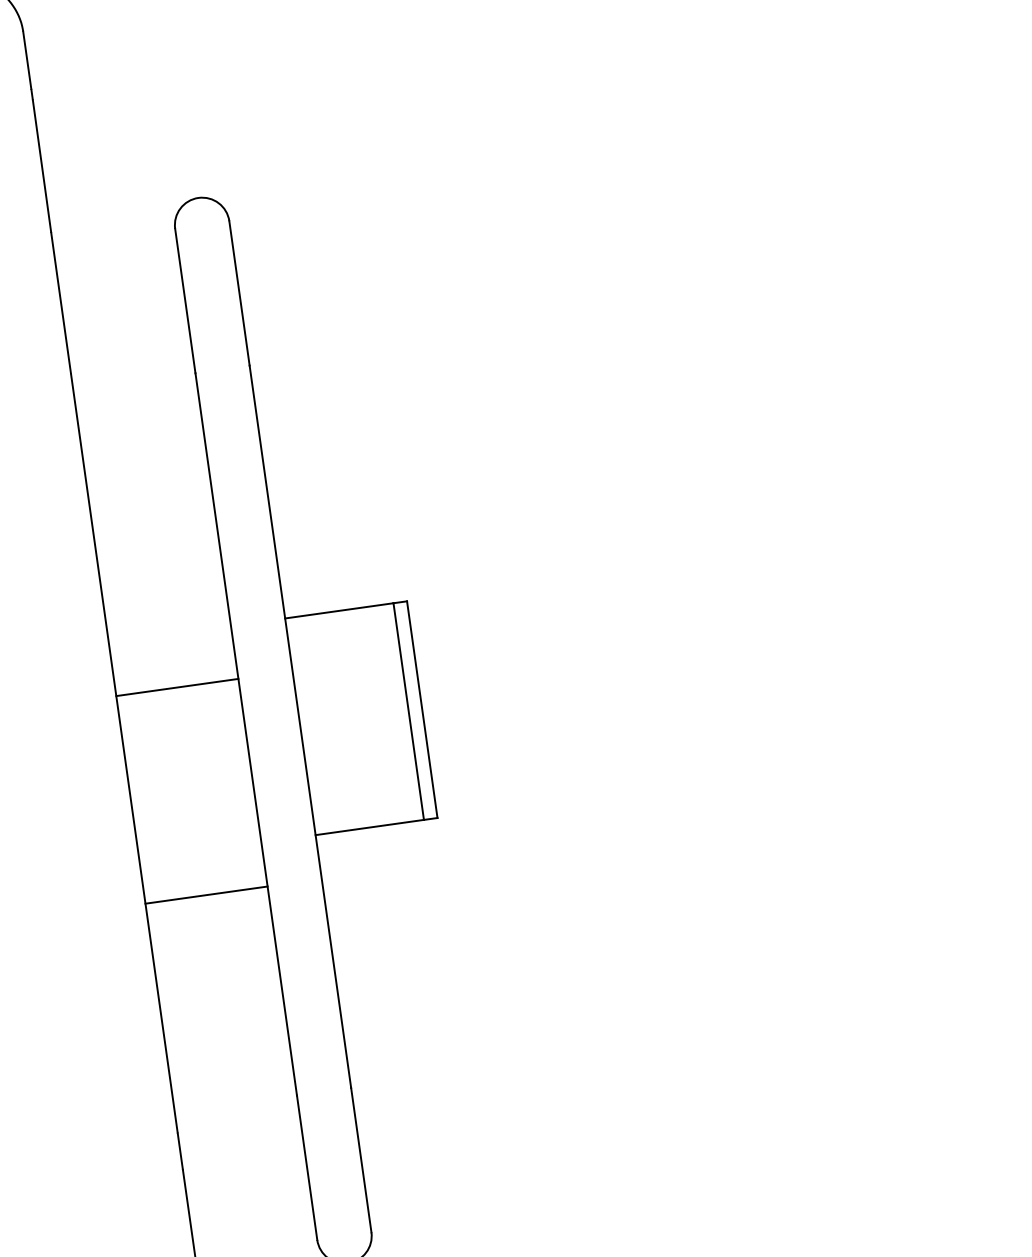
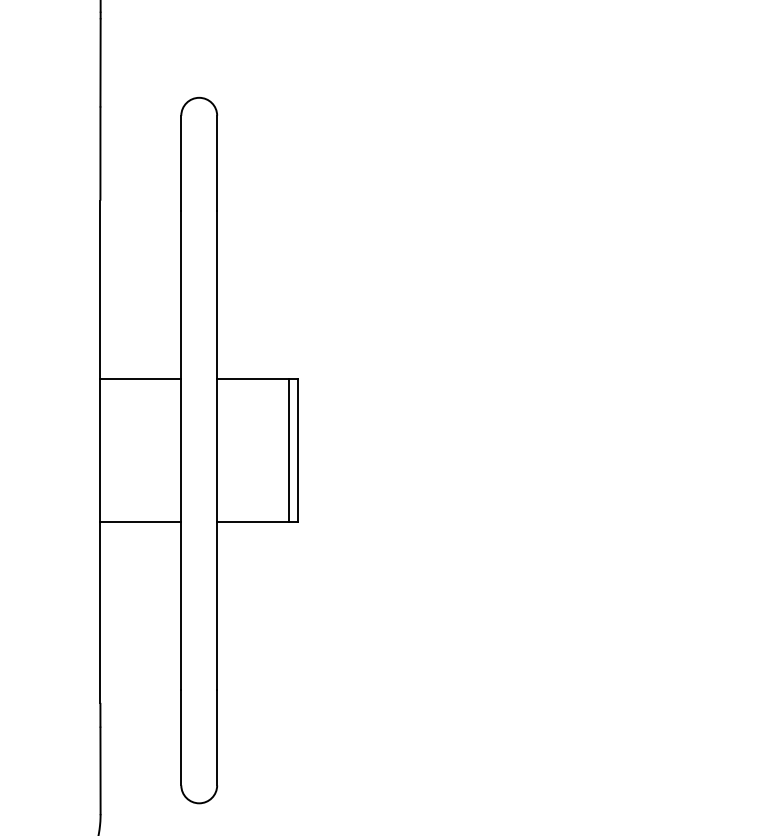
line: (176, 687) -> (140, 378), moved
line: (206, 895) -> (140, 522), moved

